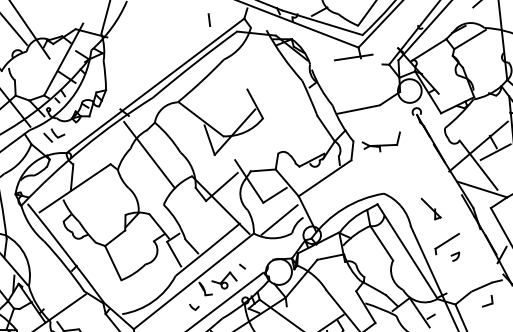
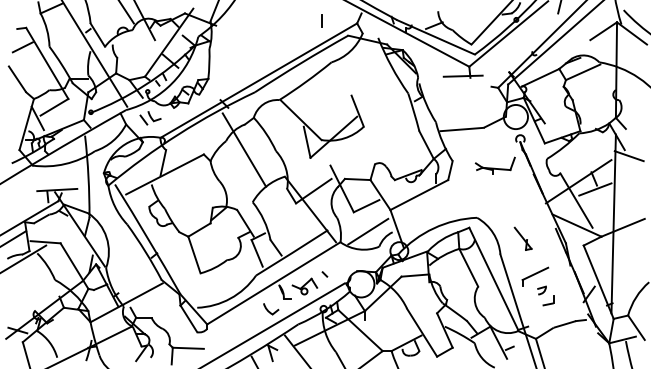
part: (381, 142) -> (494, 165), moved
part: (487, 301) -> (548, 300), moved
part: (194, 307) -> (271, 309), size x1.67

